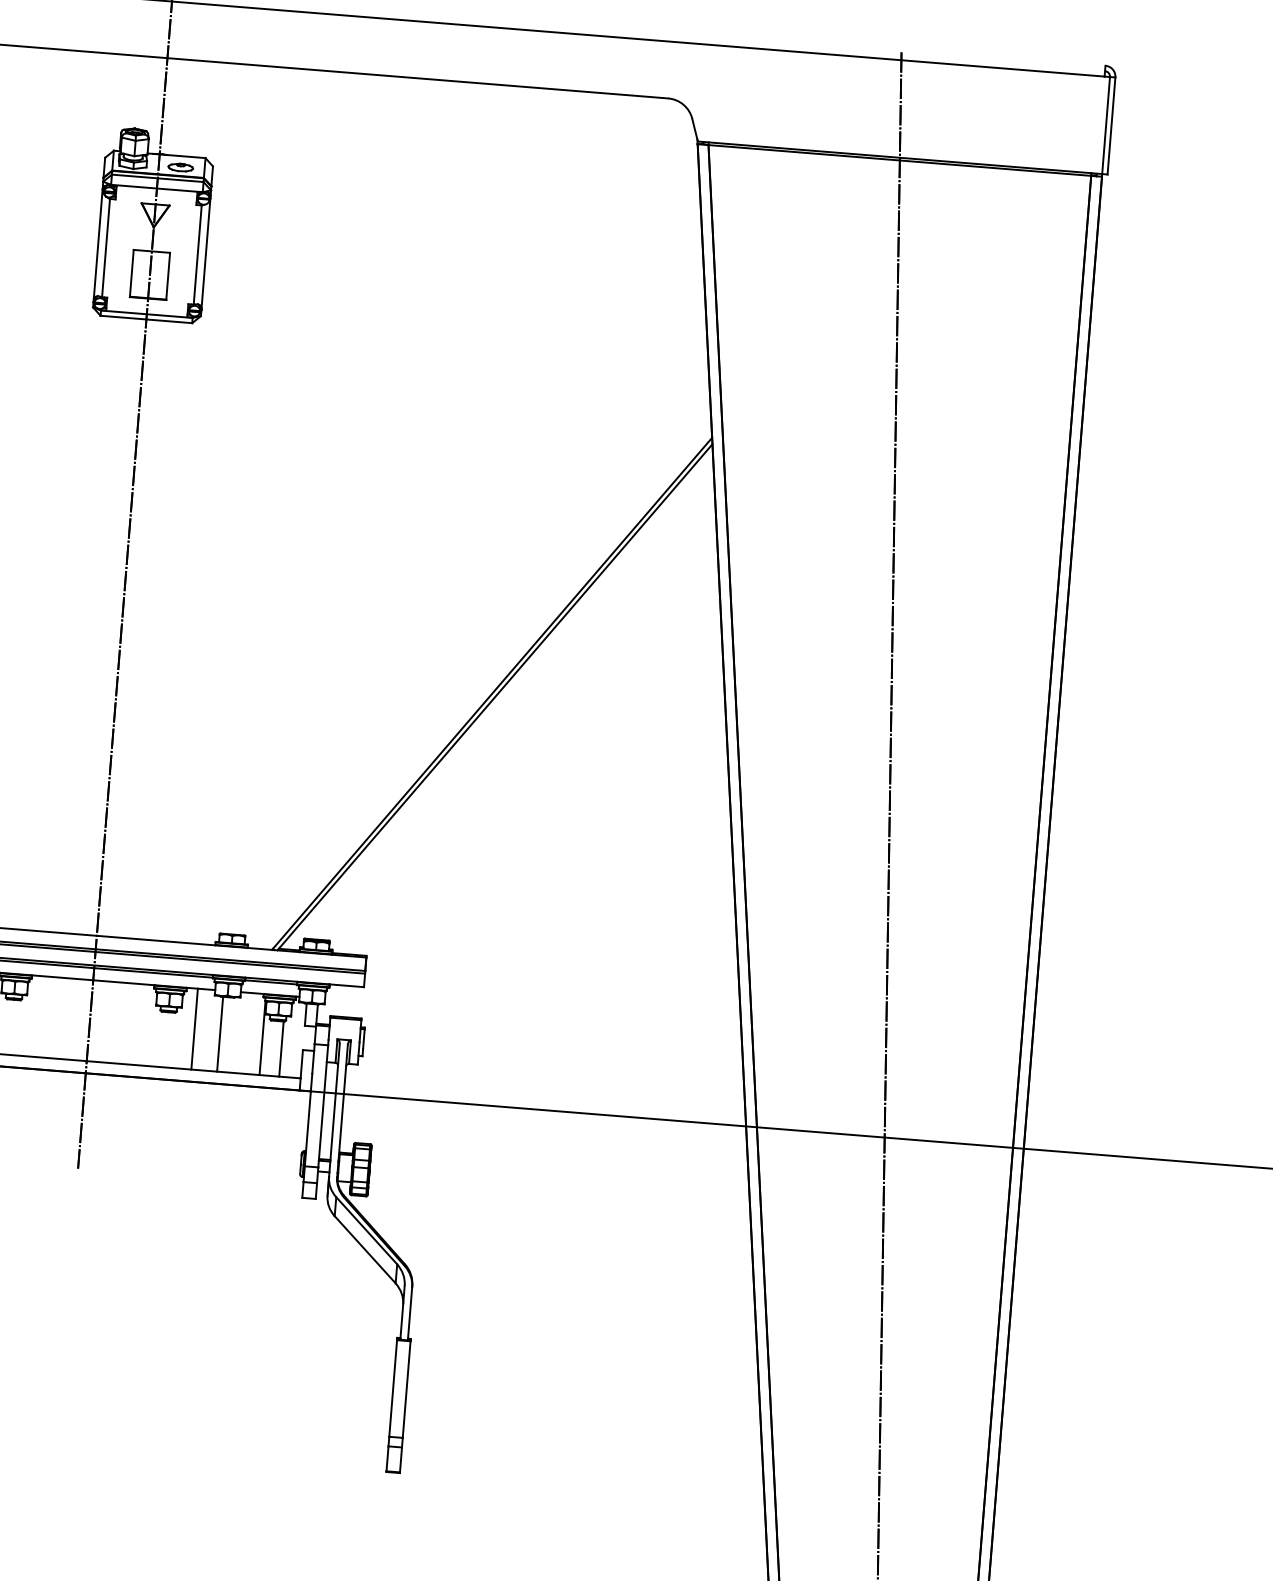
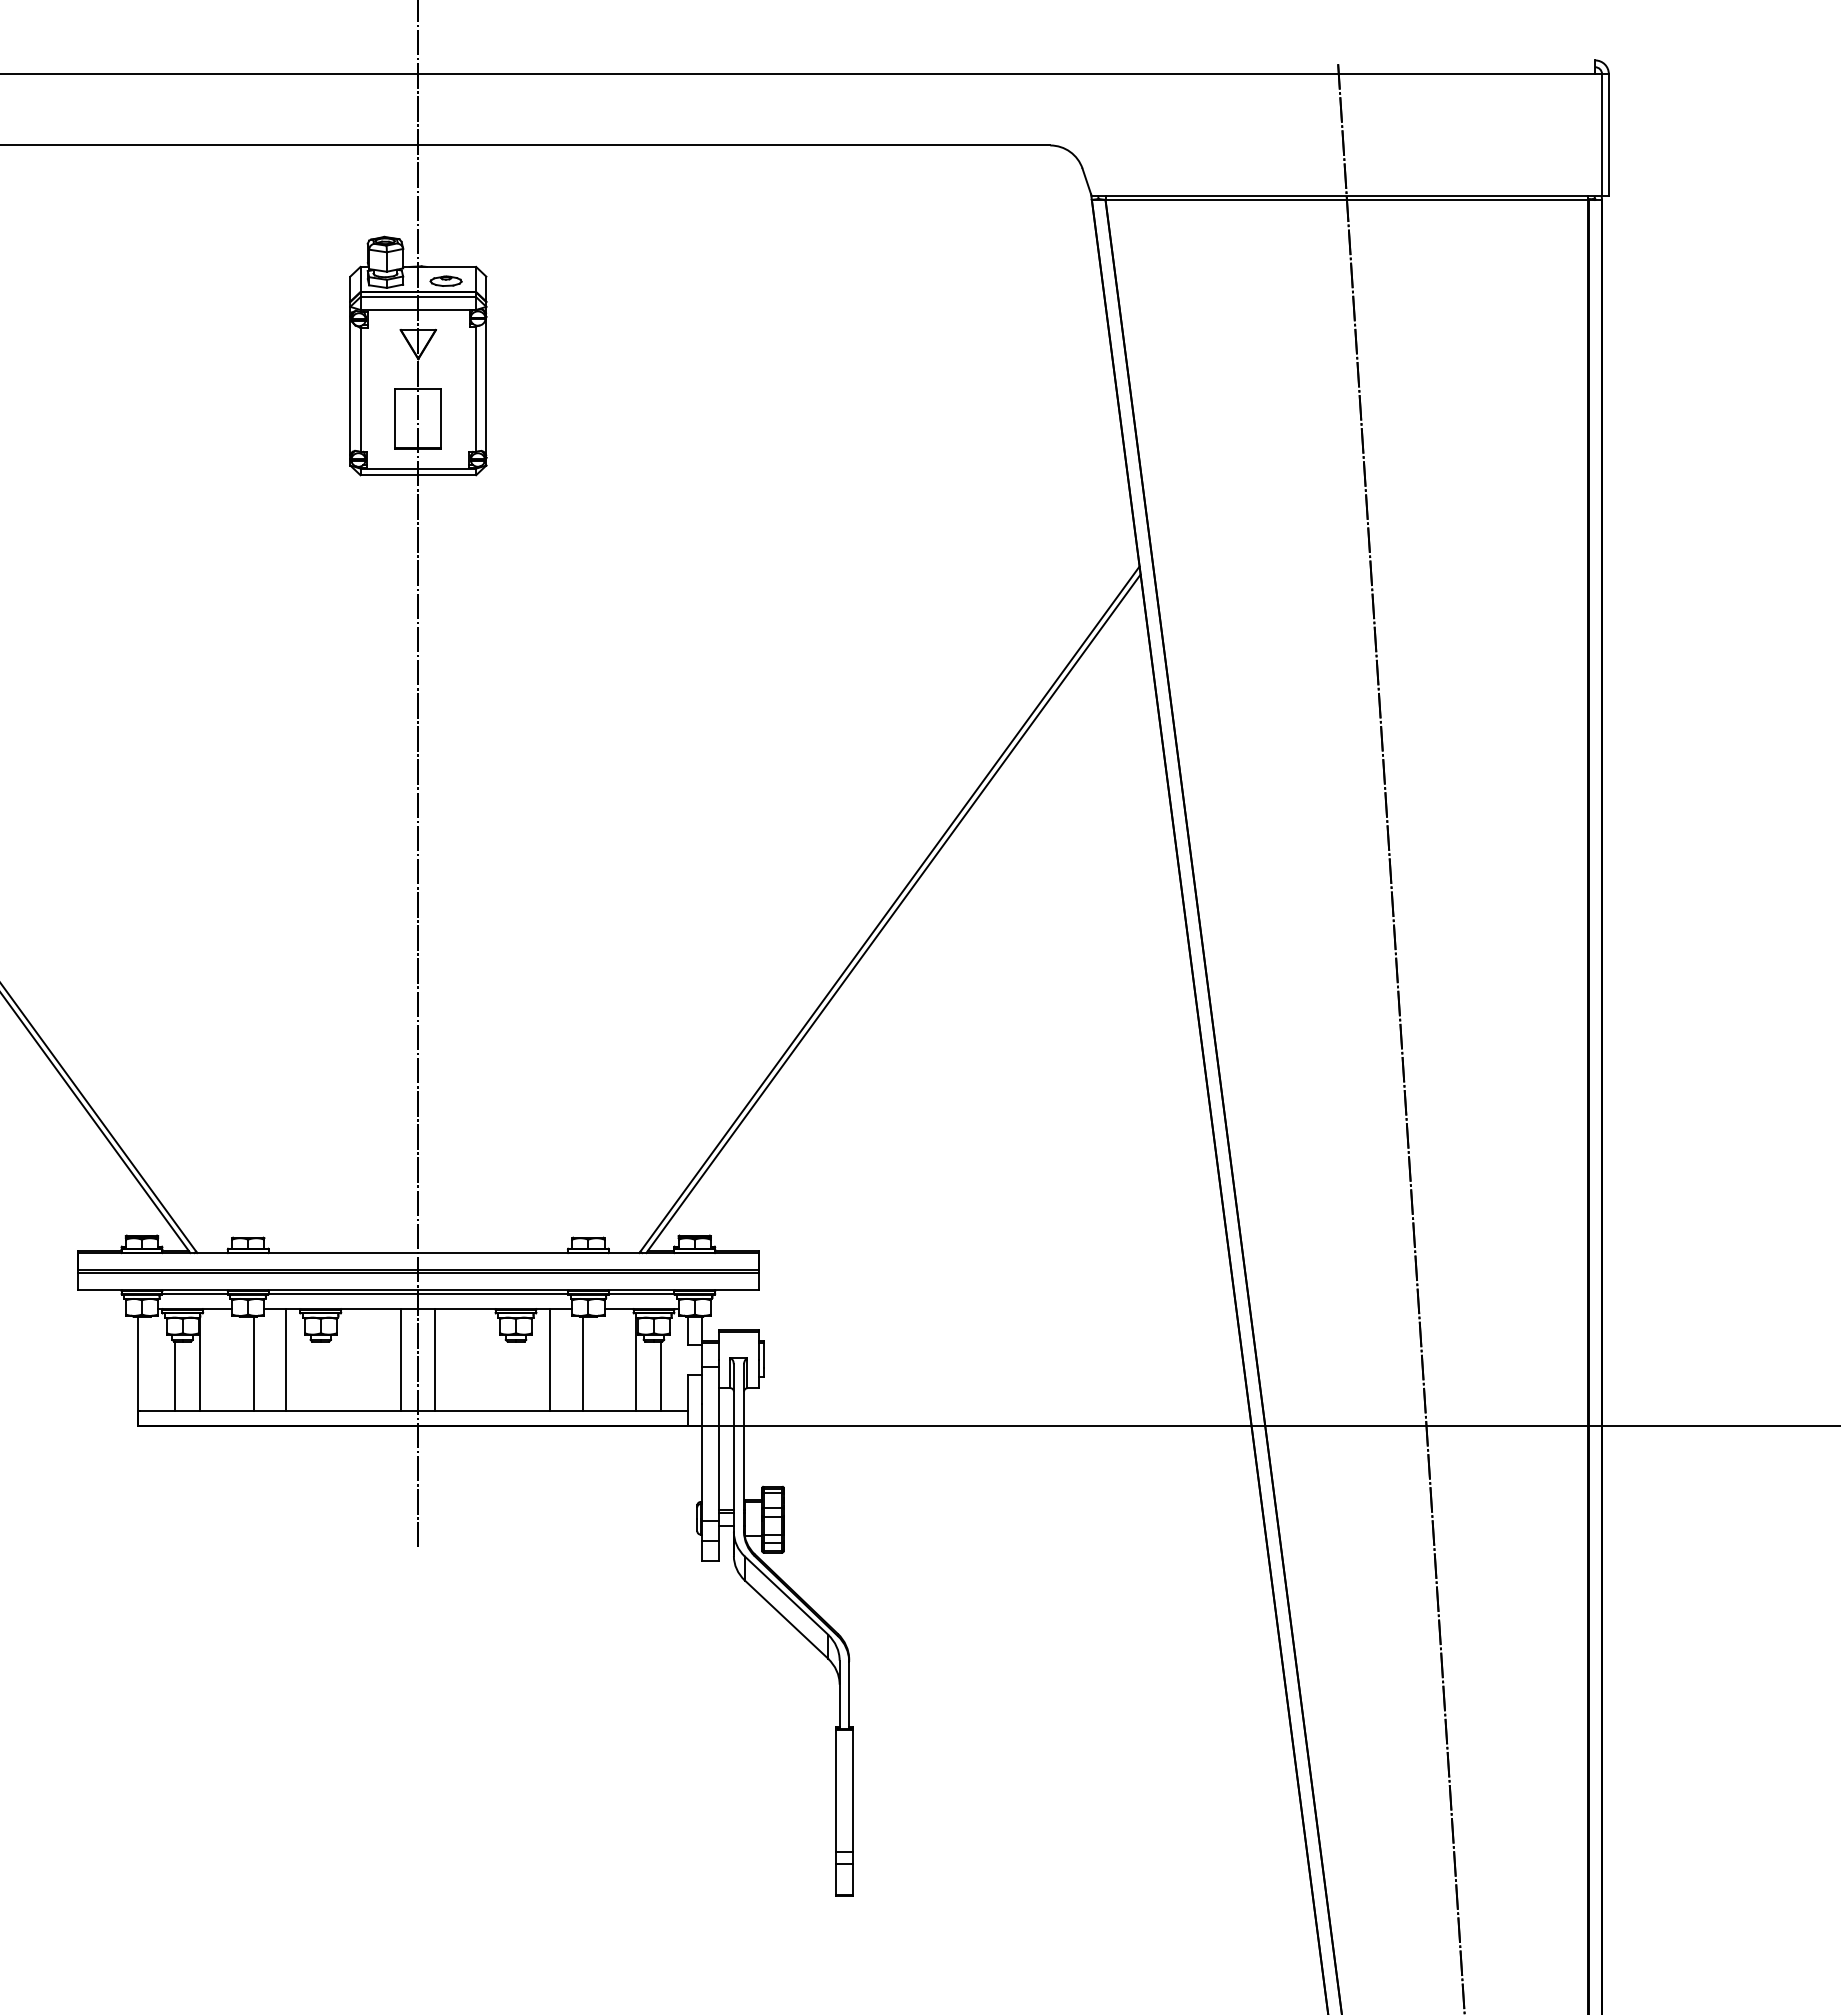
line: (76, 1019) -> (401, 1360), added
line: (103, 1022) -> (435, 1360), added

